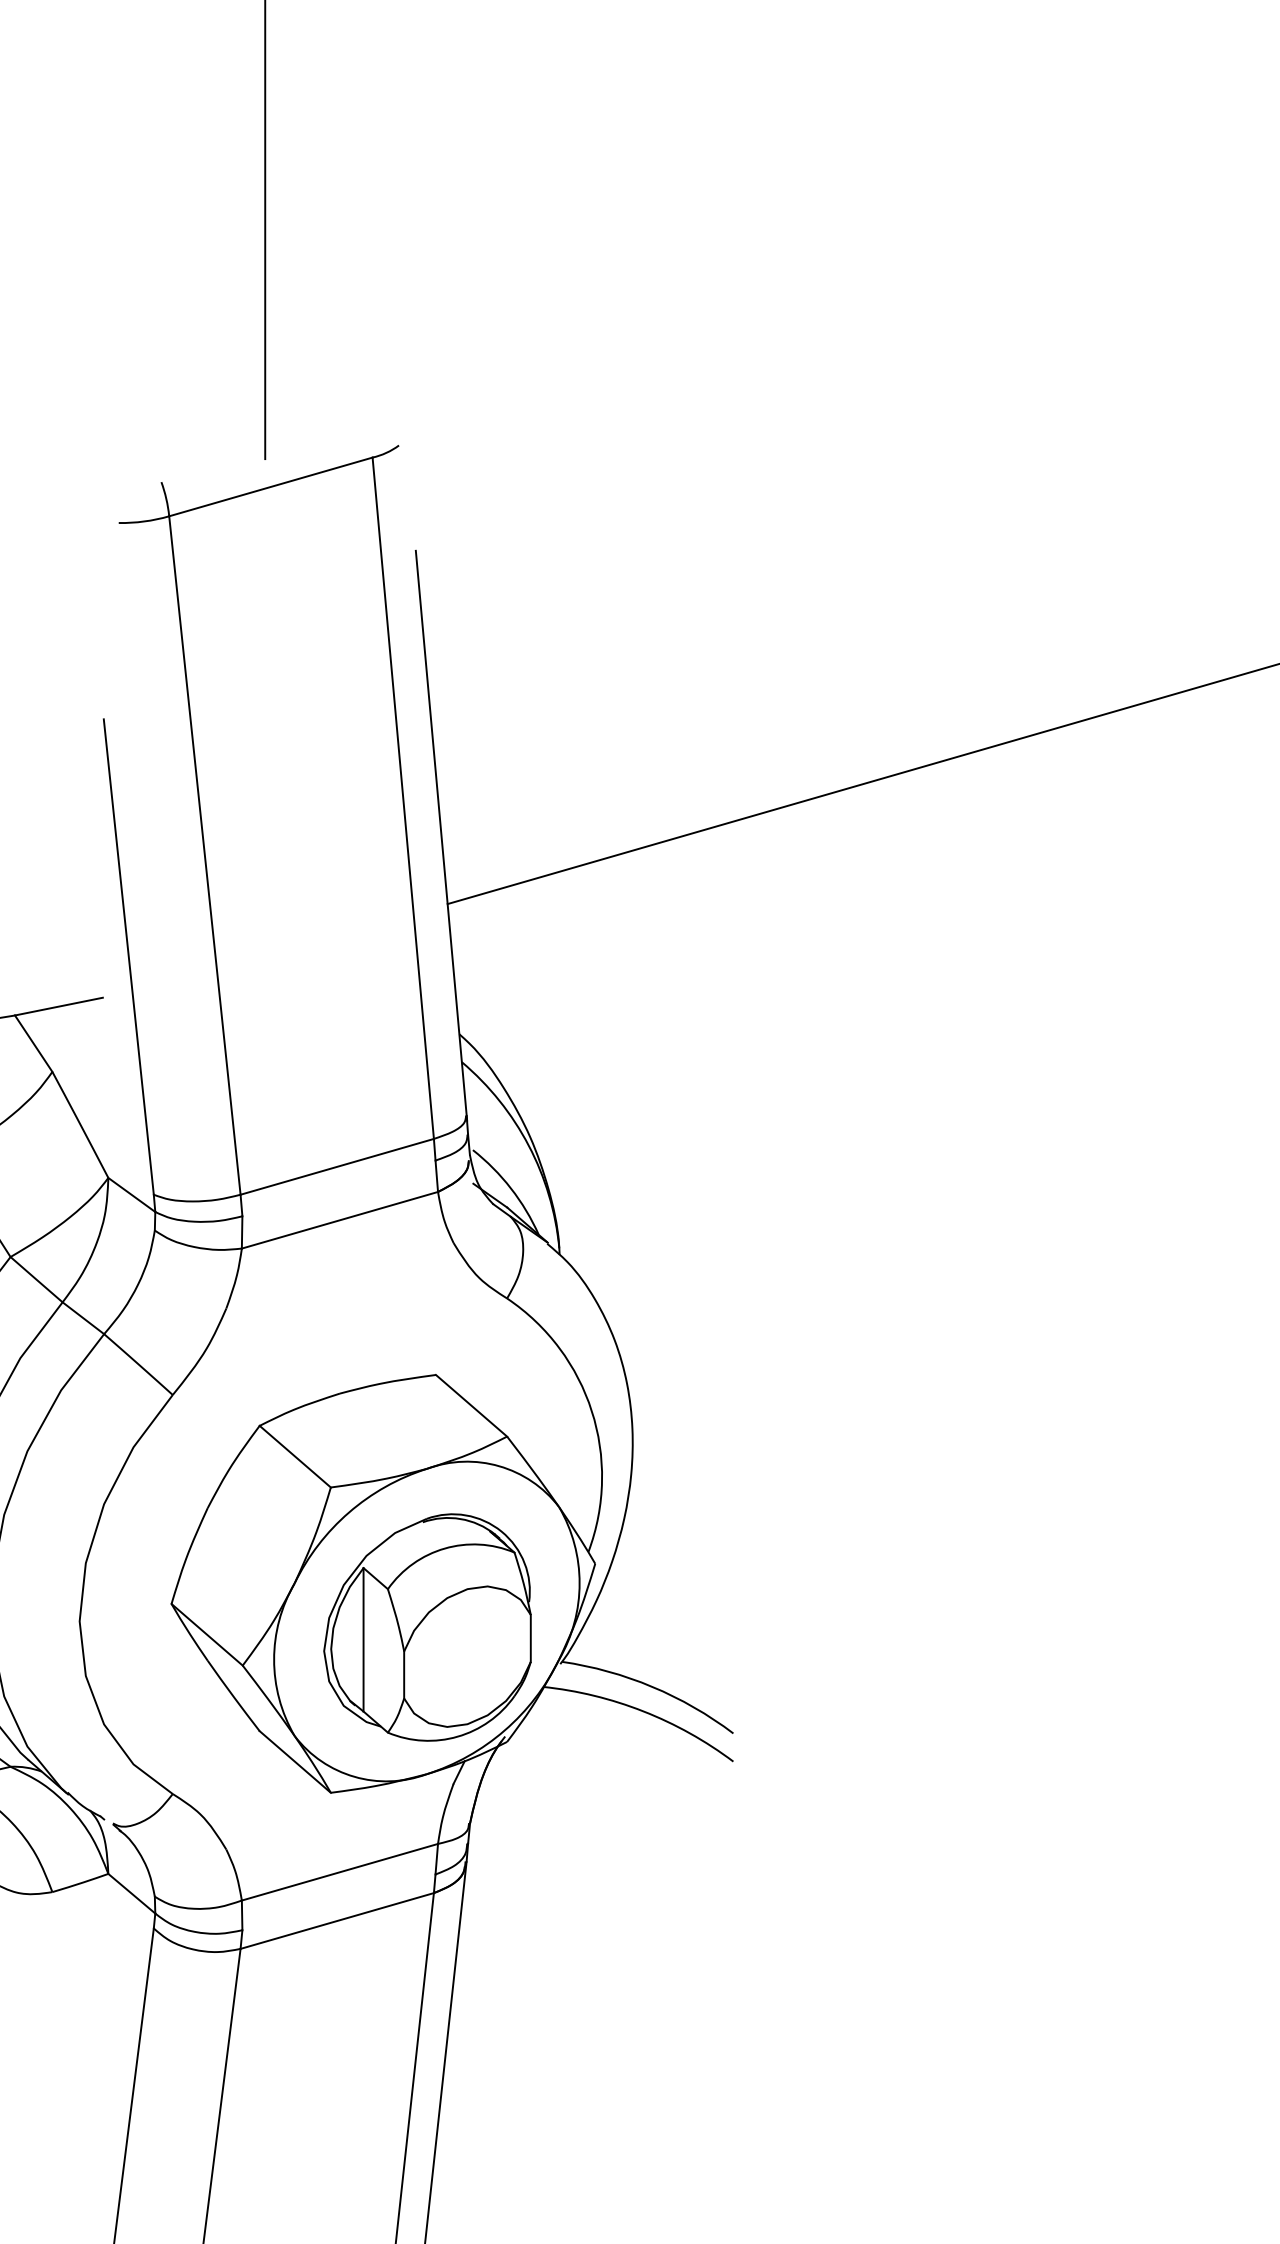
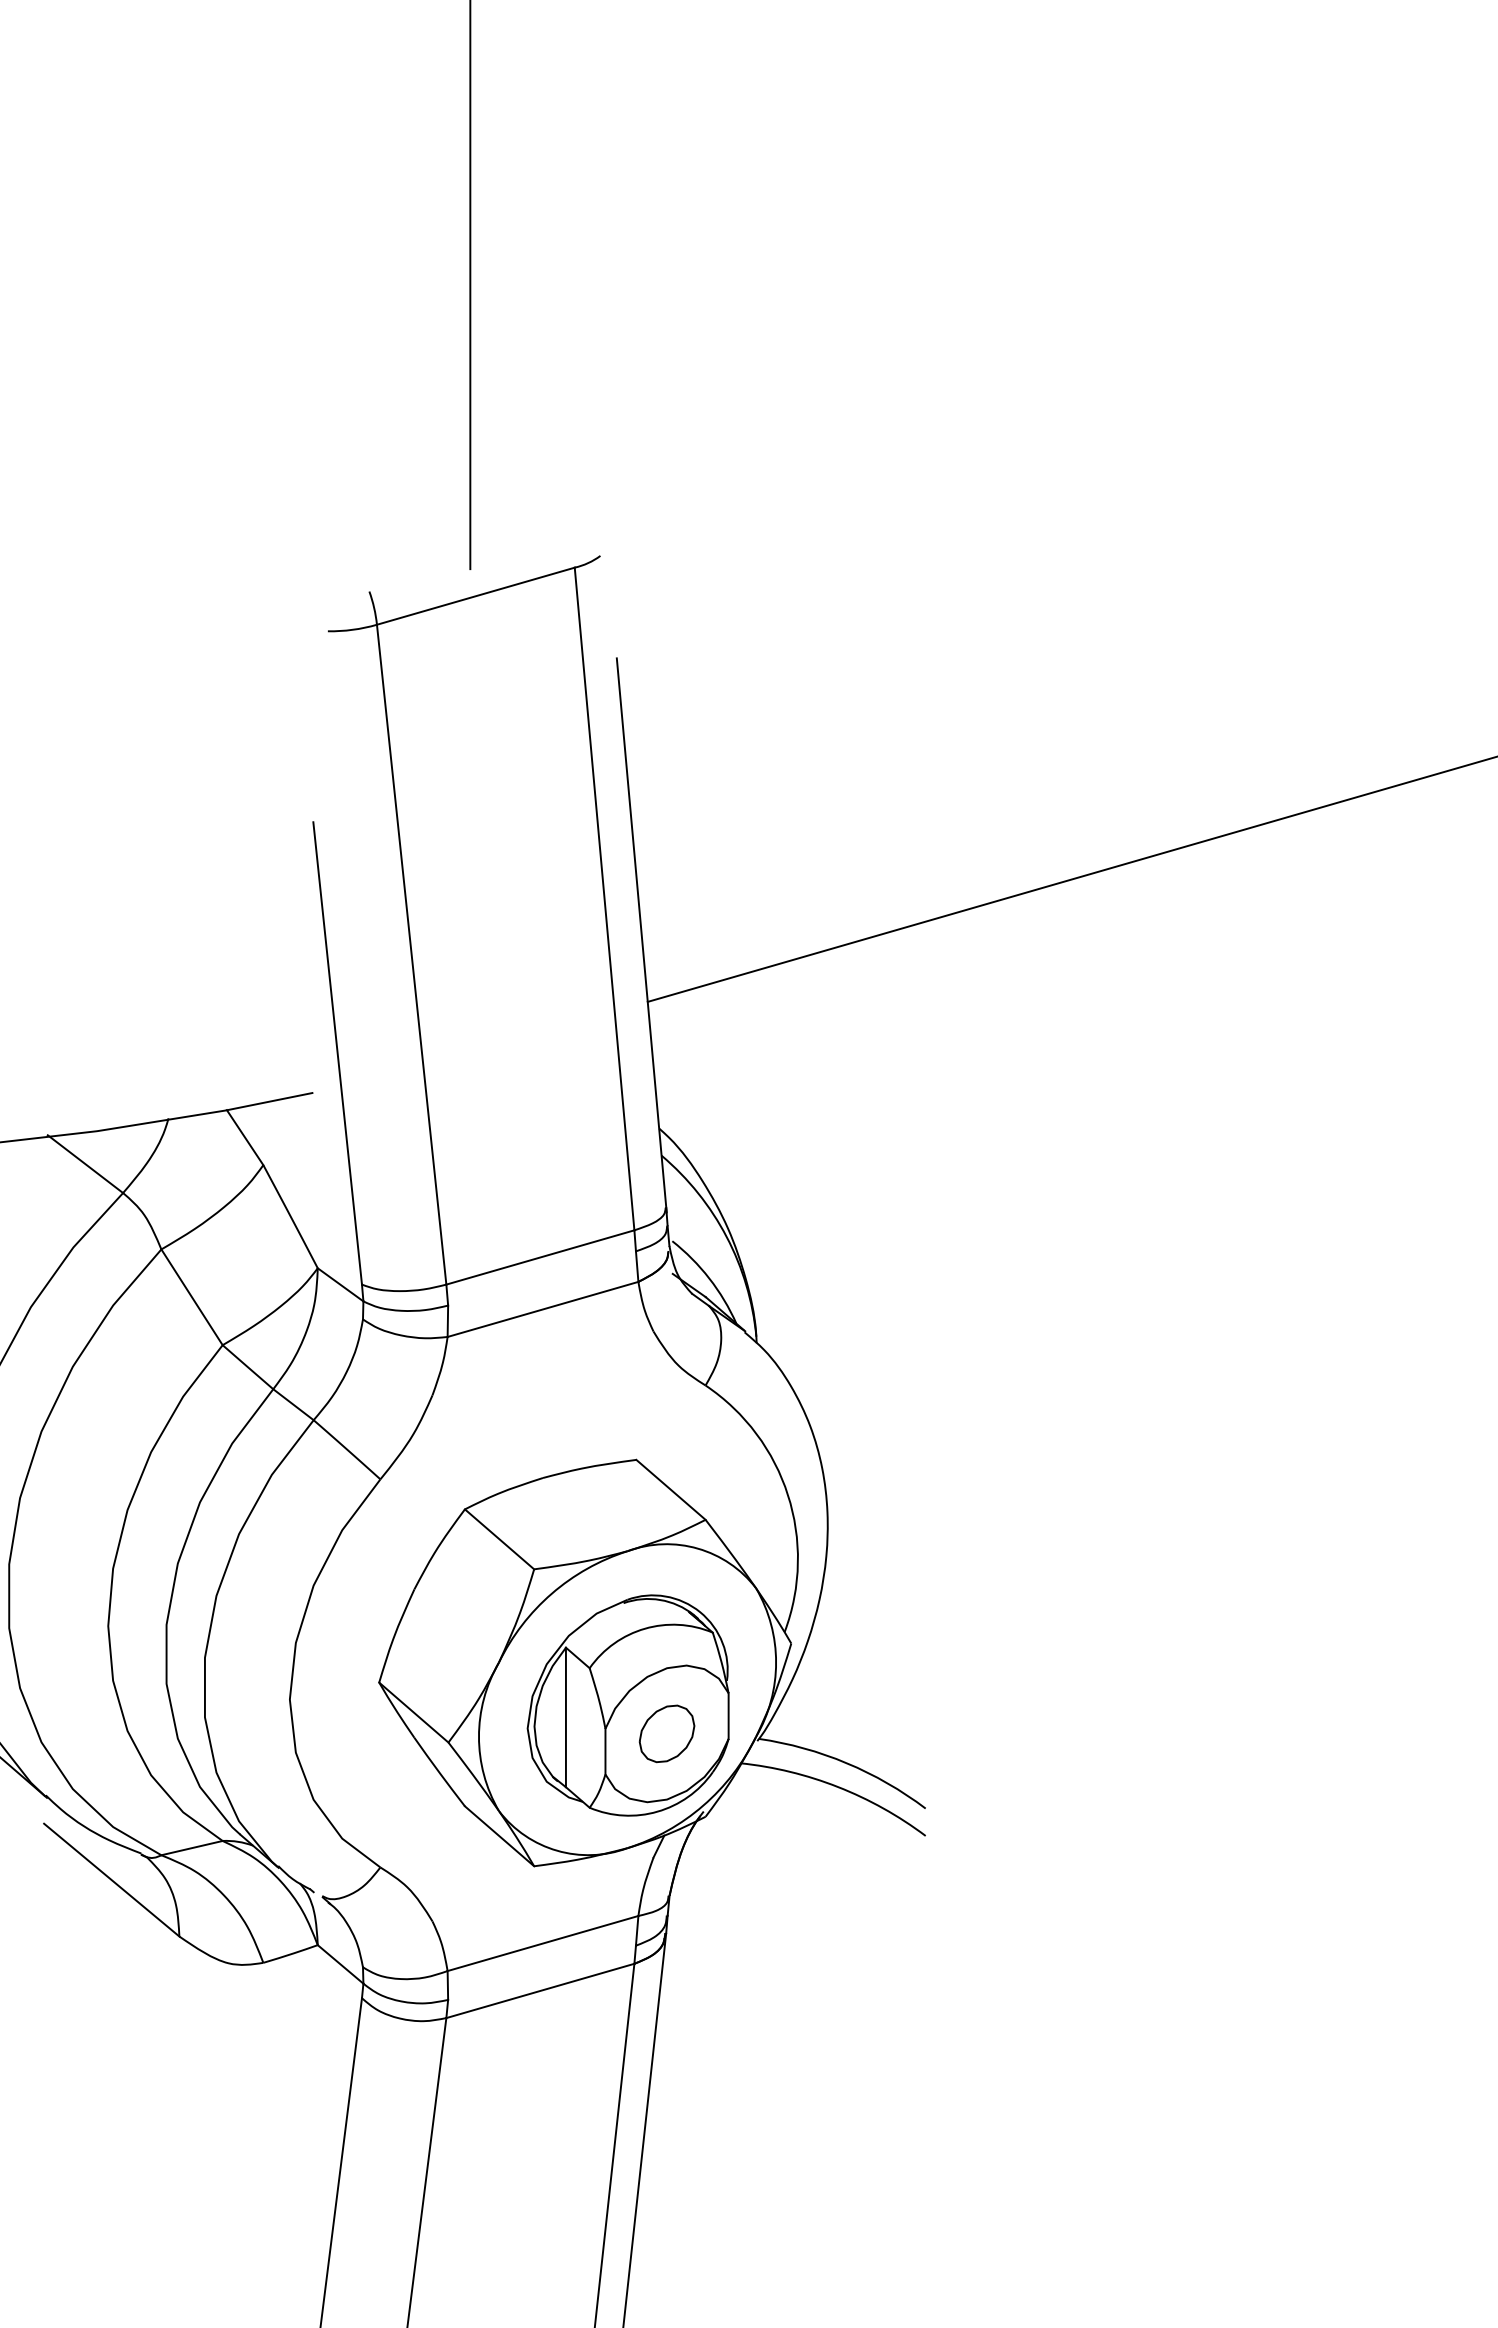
part: (466, 1656) -> (666, 1733), added

